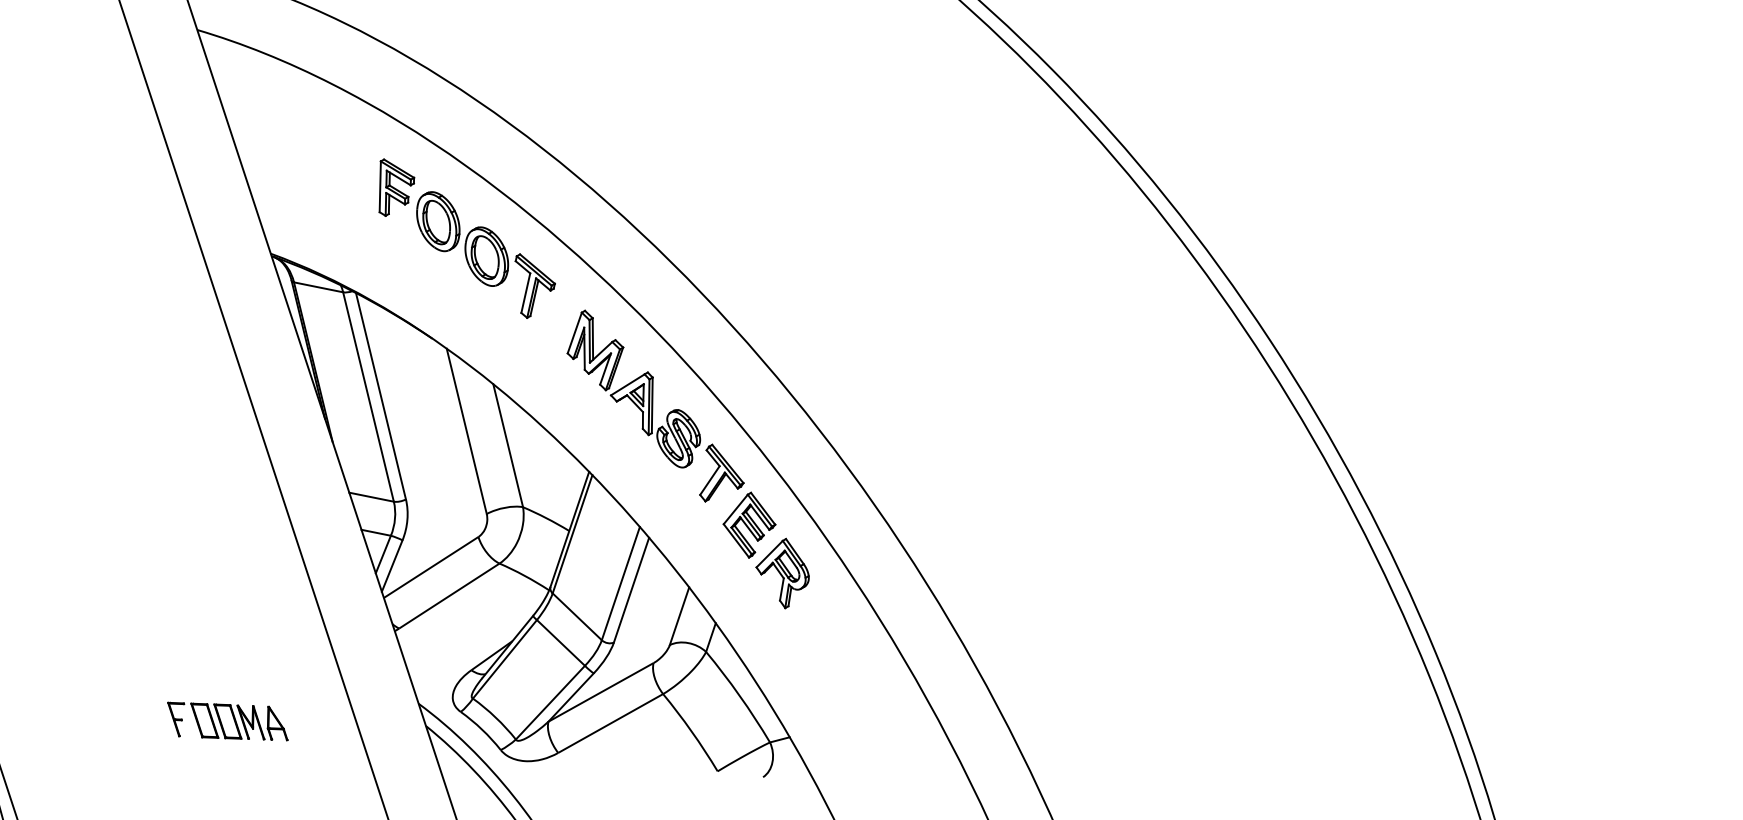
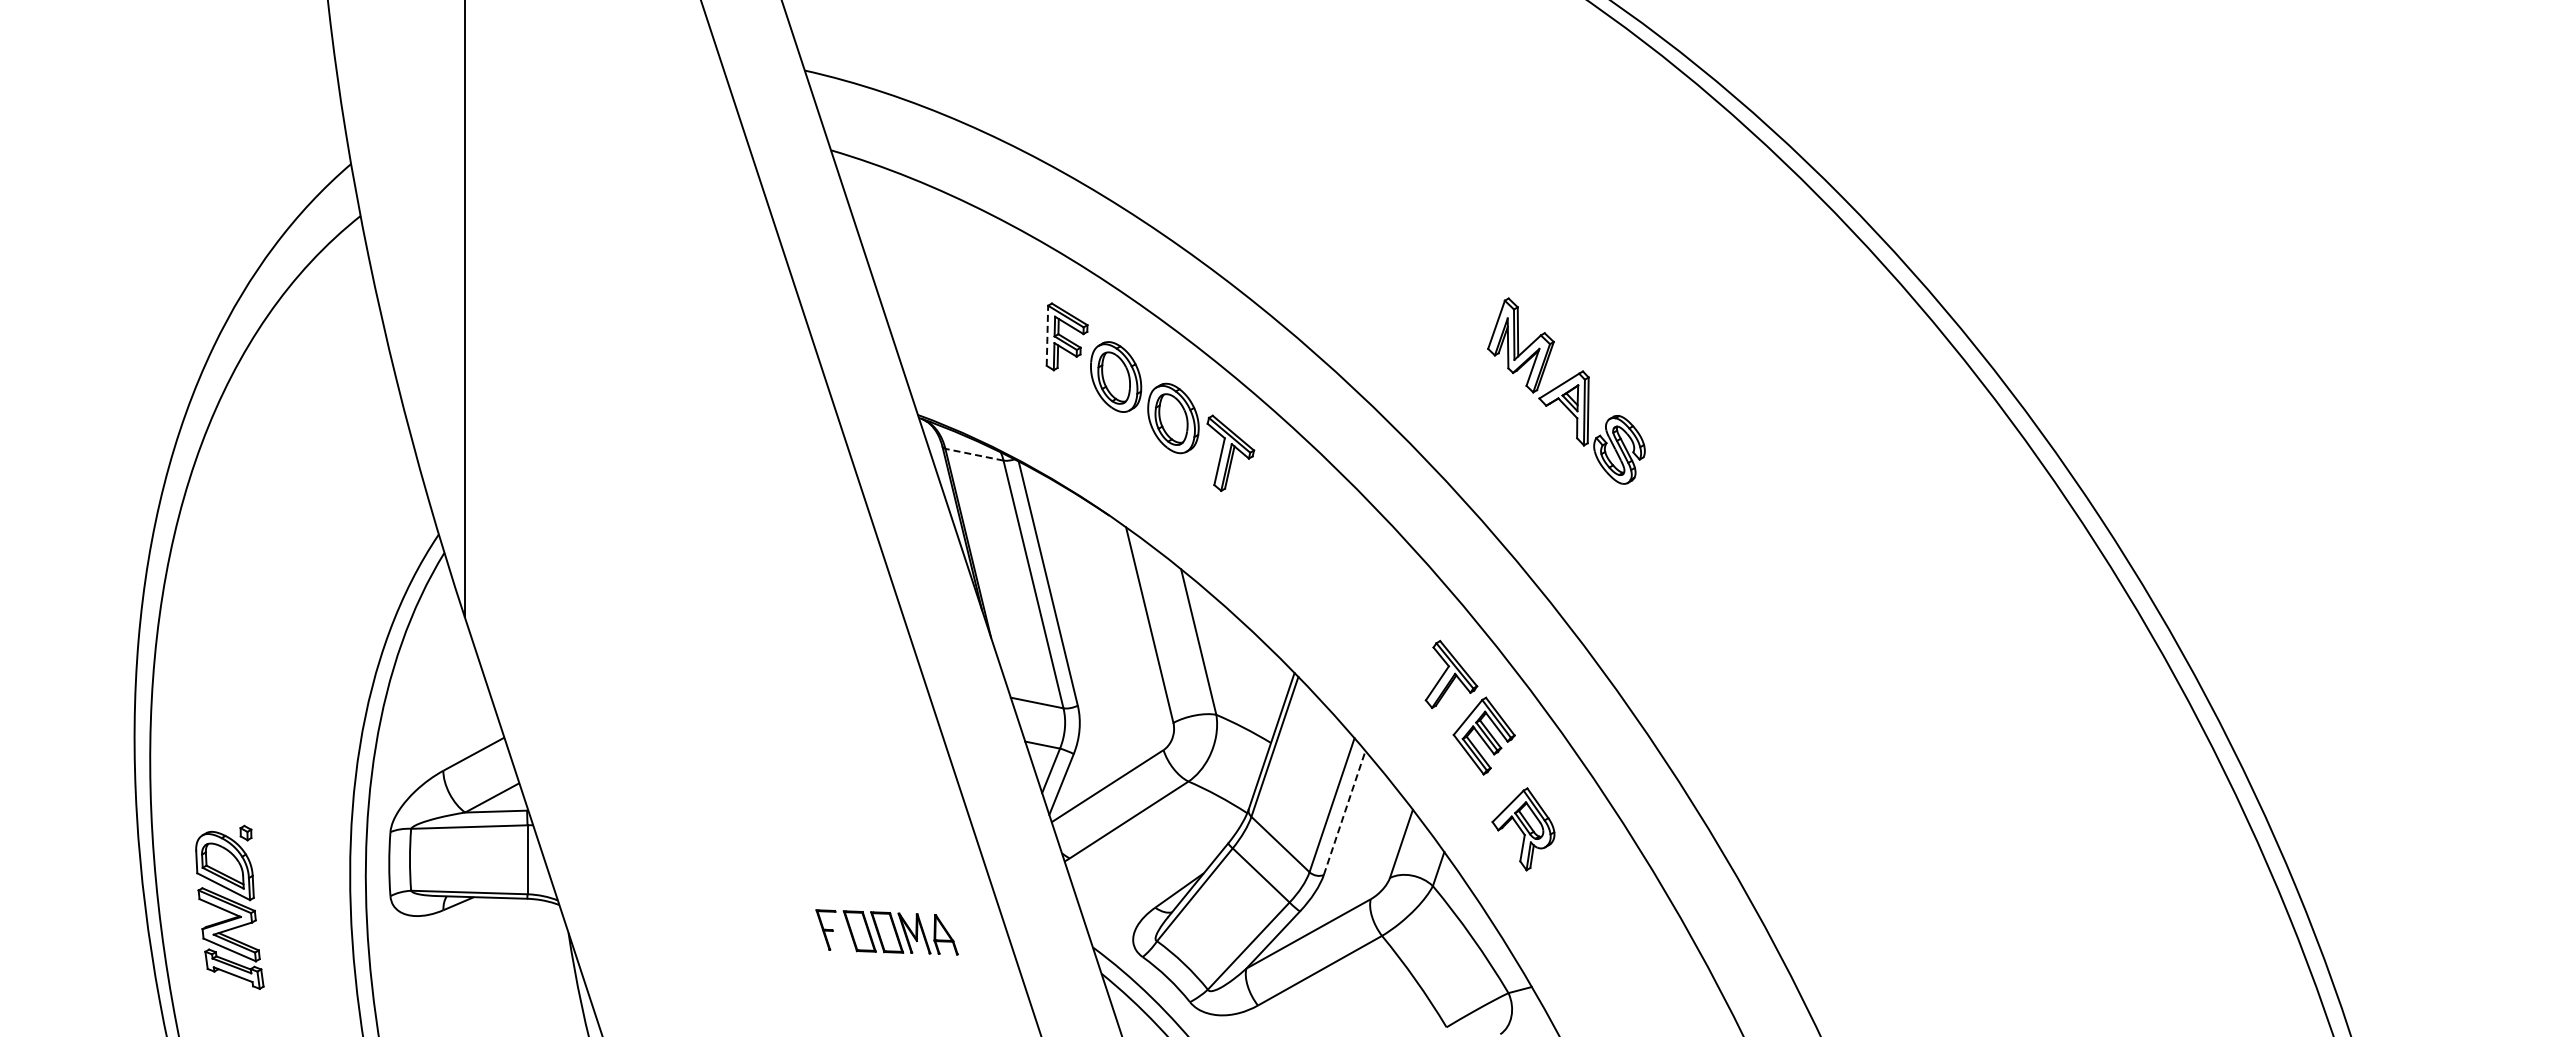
line: (380, 186) -> (1047, 335), solid -> dashed
line: (318, 287) -> (974, 454), solid -> dashed
part: (633, 388) -> (1566, 390), moved
part: (782, 573) -> (1523, 829), moved
line: (631, 589) -> (1344, 812), solid -> dashed
part: (227, 721) -> (886, 932), moved

